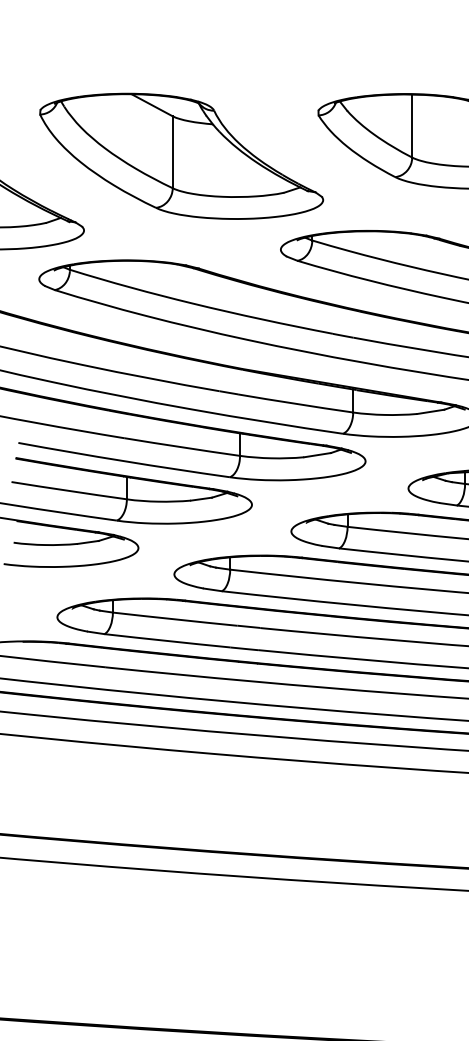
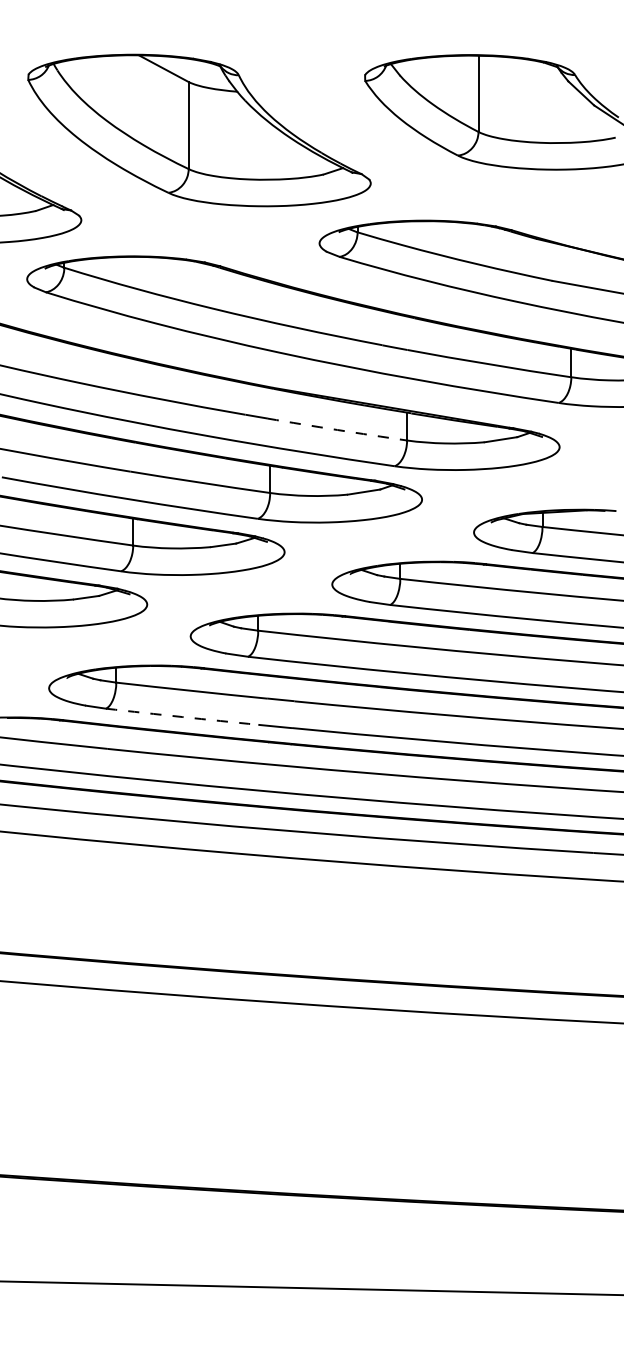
arc: (295, 403) -> (337, 429), solid -> dashed
arc: (167, 641) -> (182, 717), solid -> dashed

